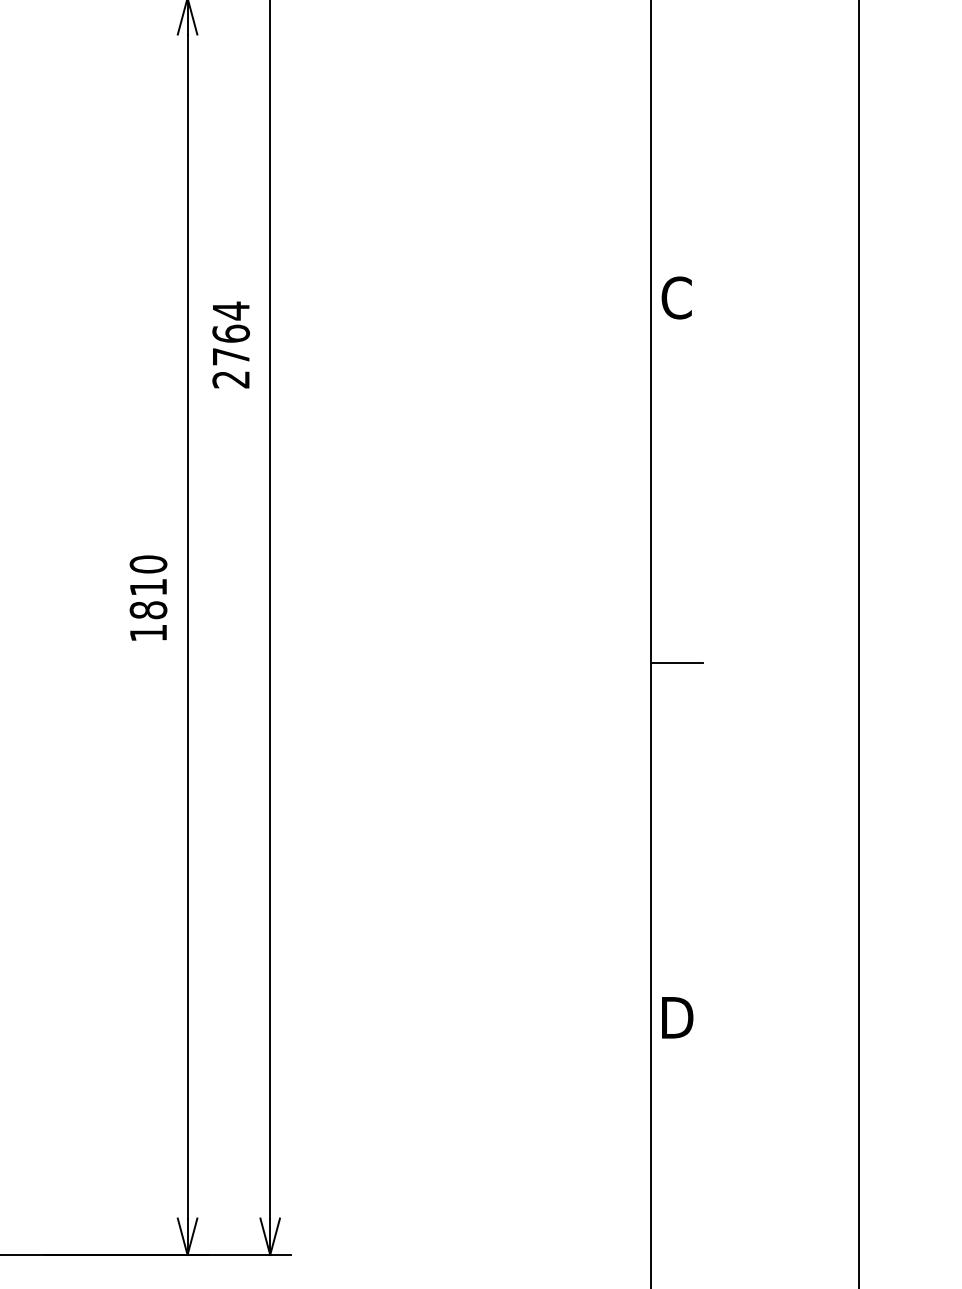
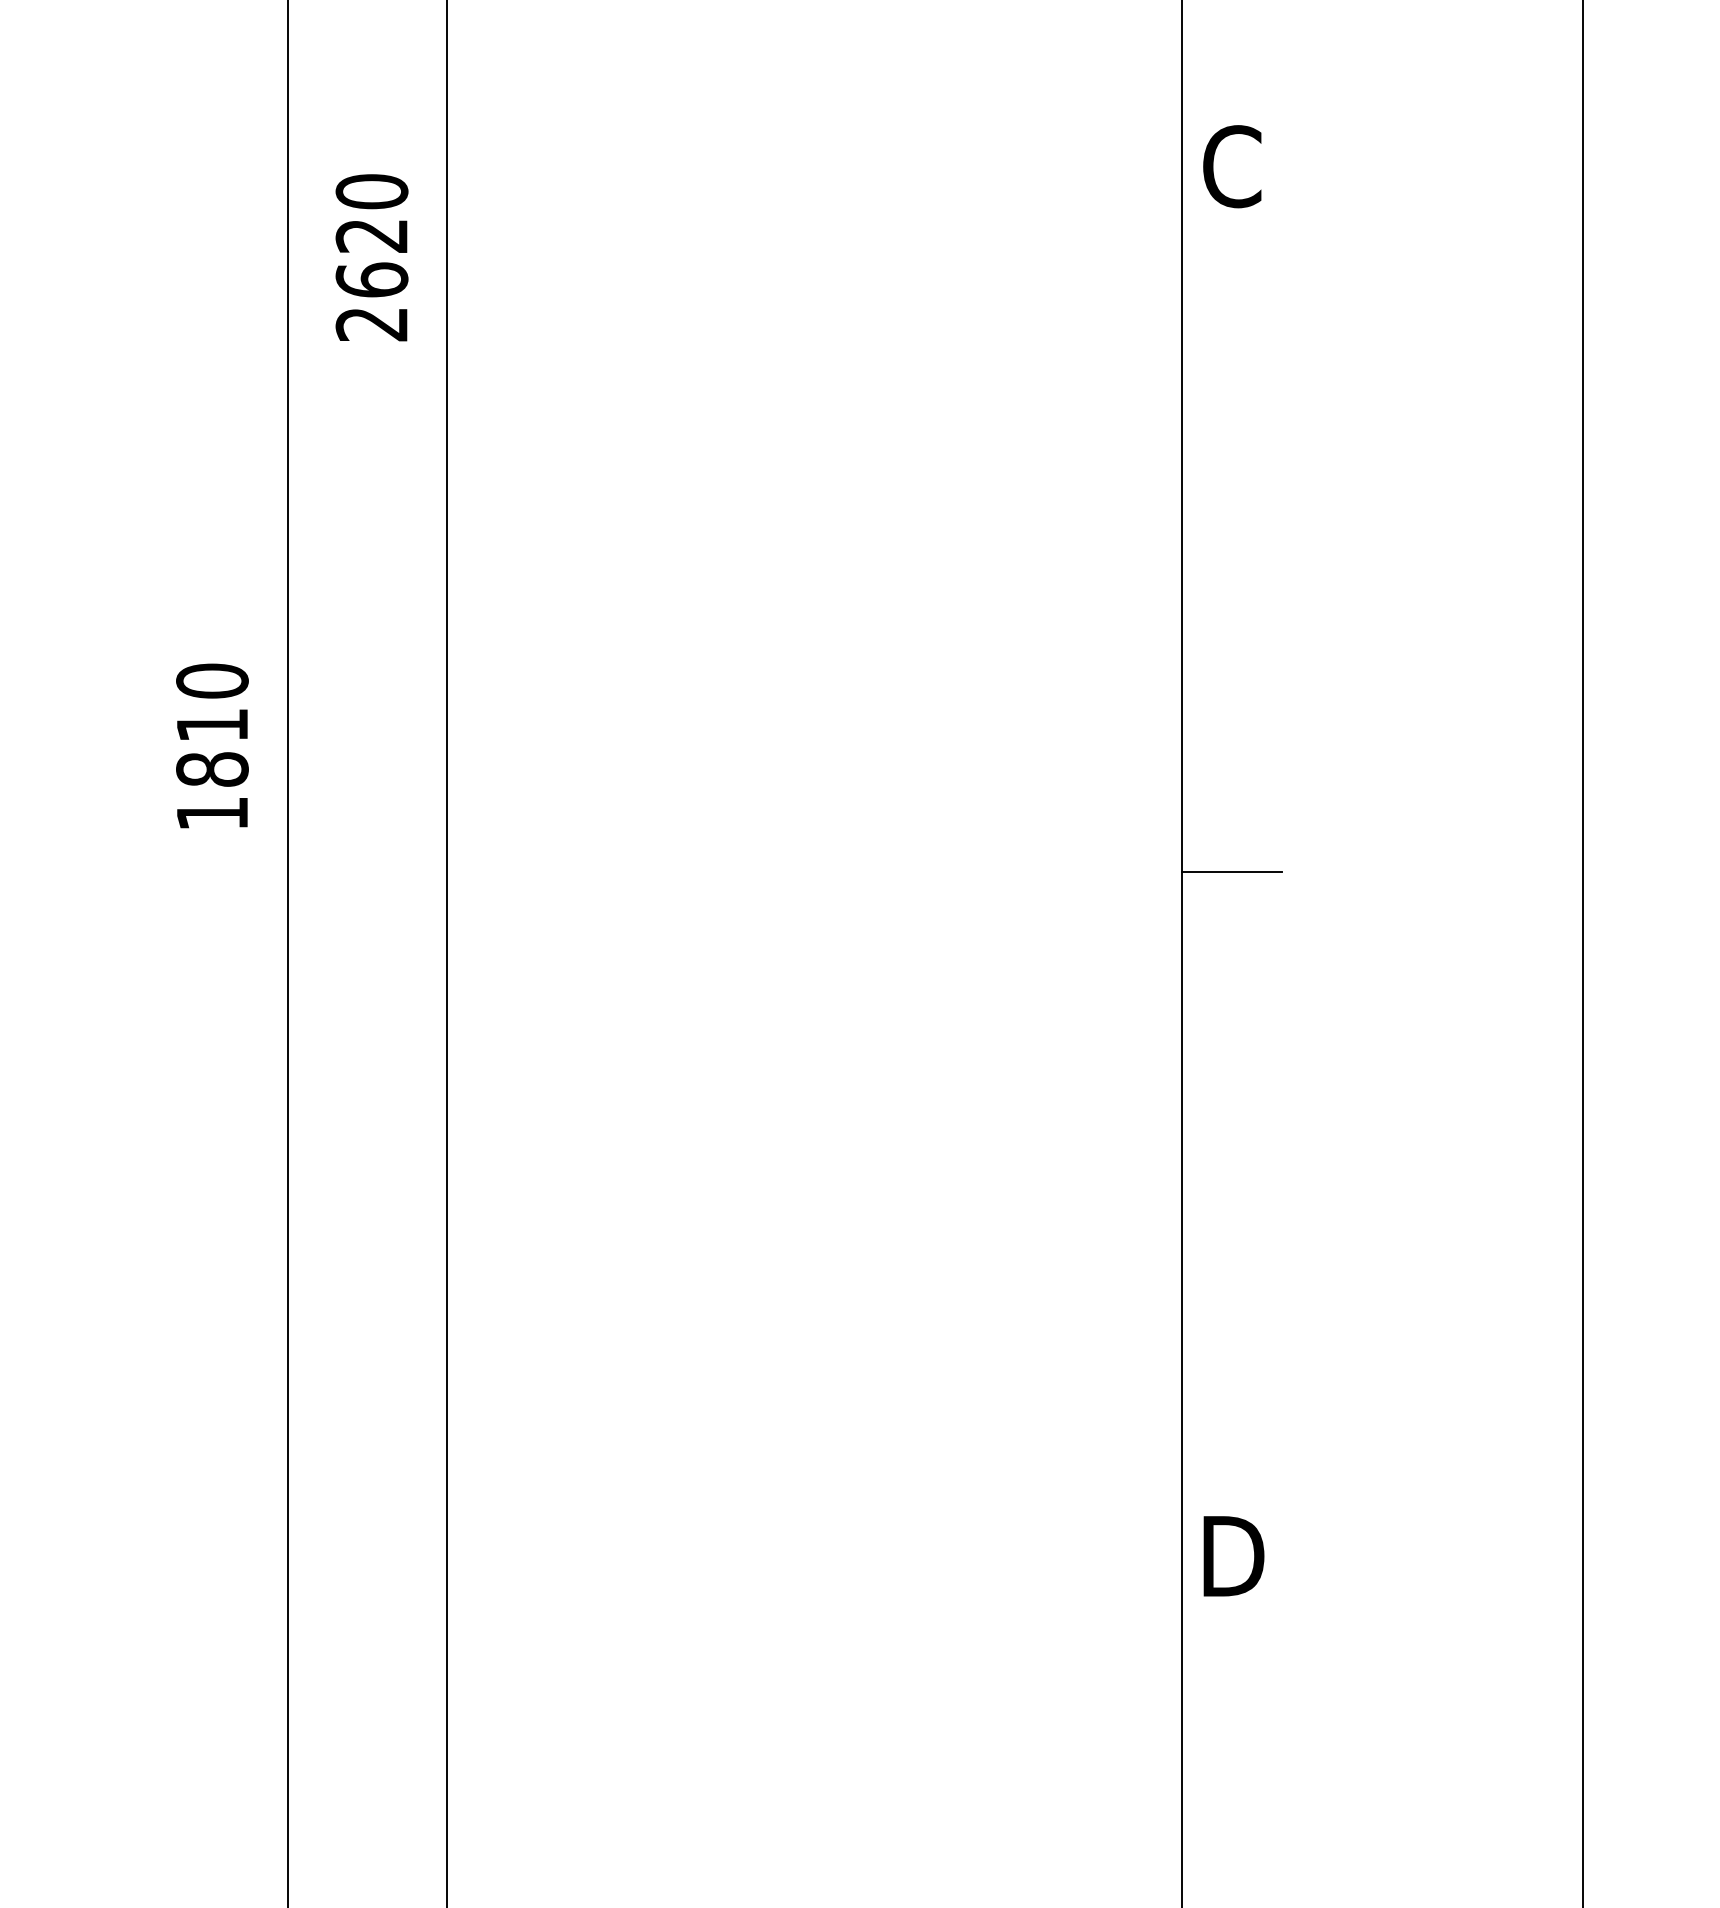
text: (231, 333) -> (372, 235), 2764 -> 2620

